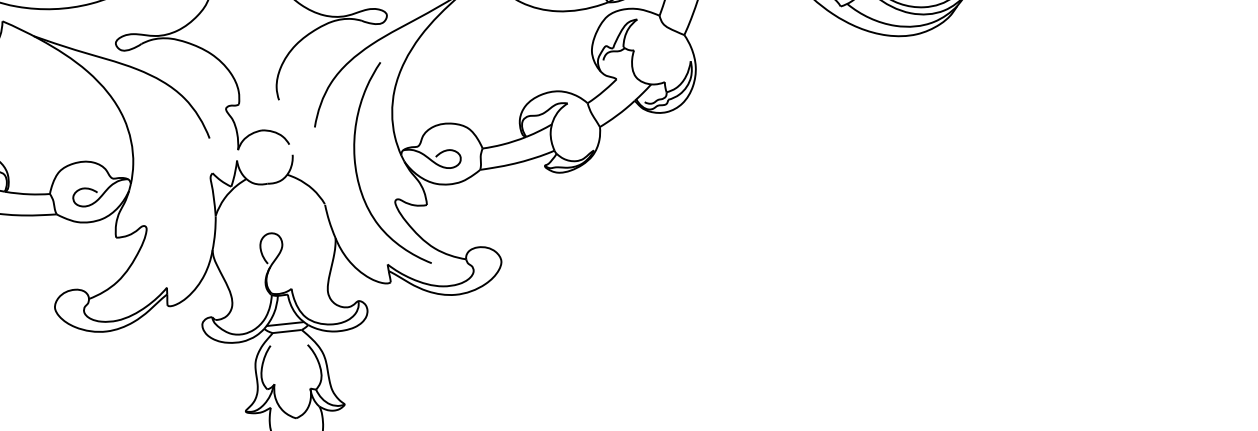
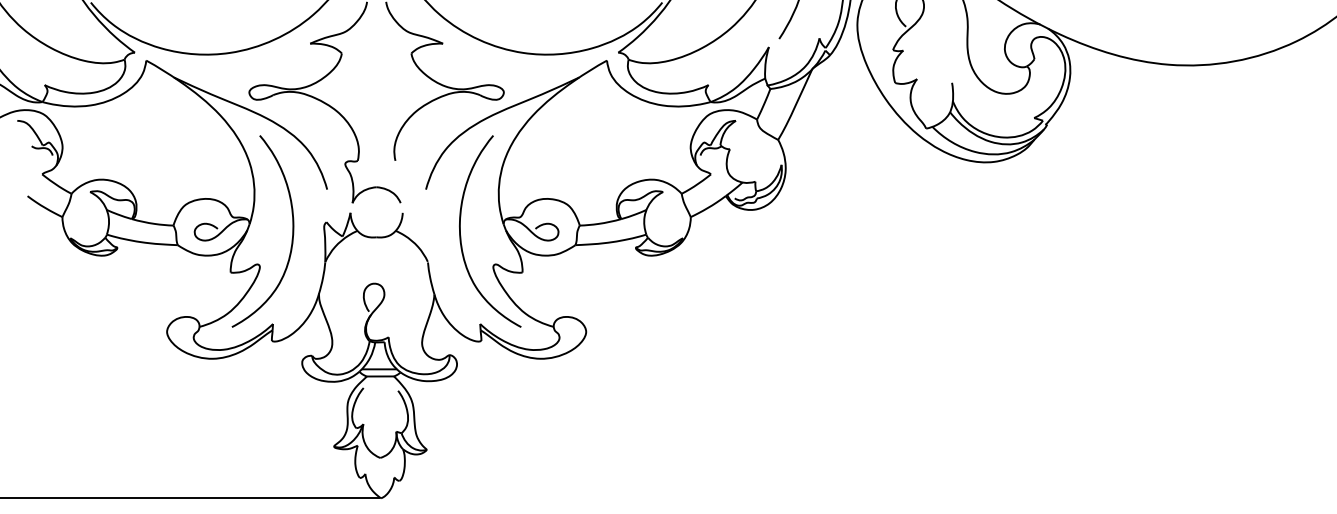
curve: (177, 186) -> (292, 231), added

